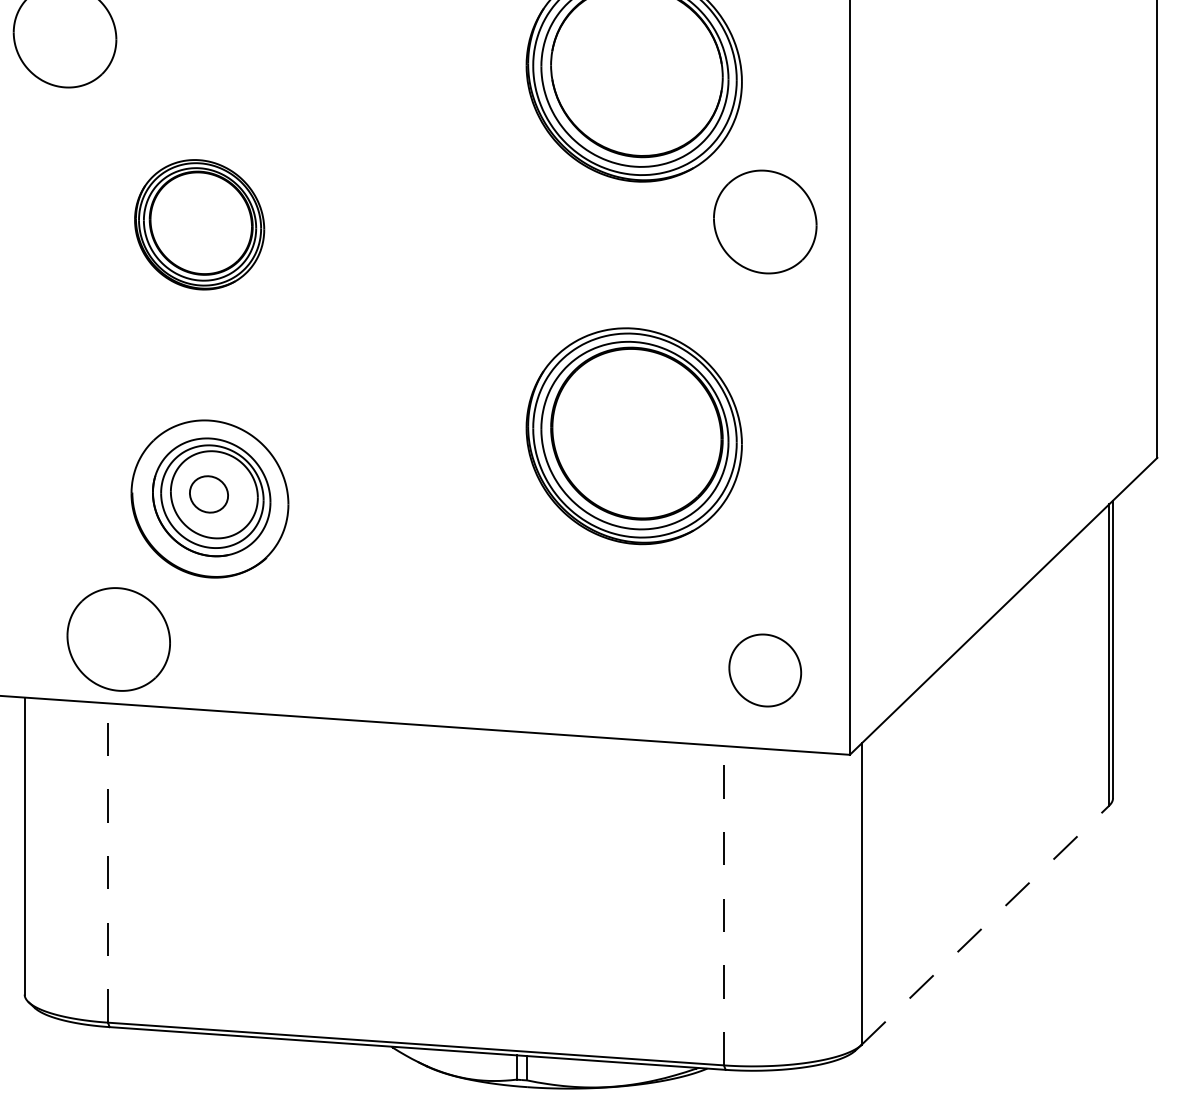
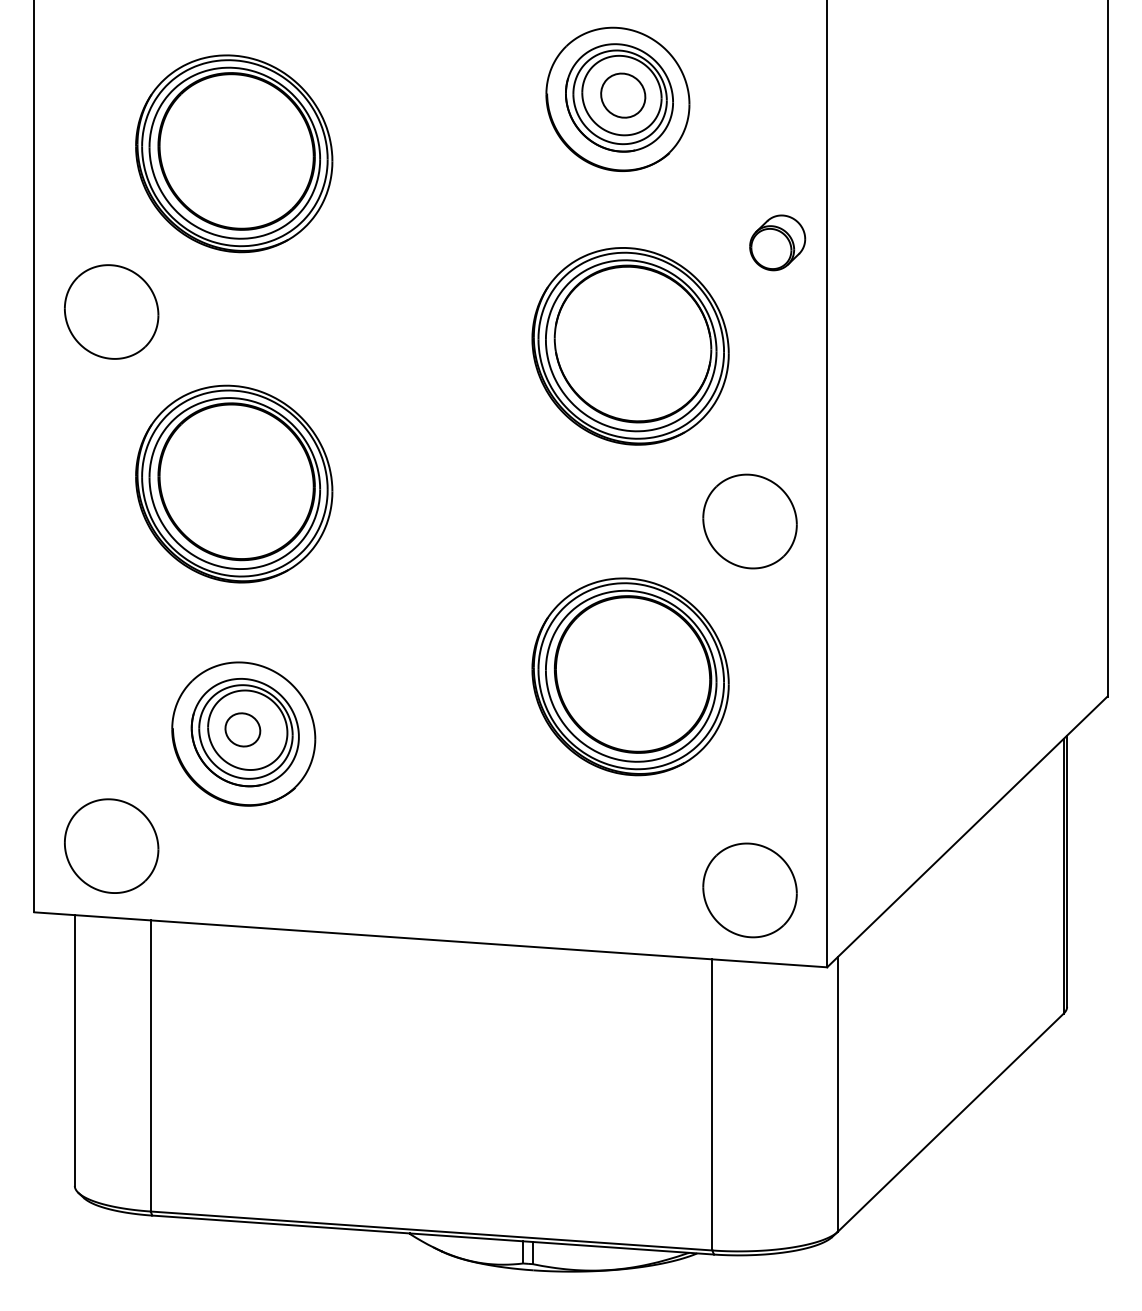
part: (764, 221) -> (749, 521), moved
part: (199, 224) -> (234, 483), size x1.67
part: (118, 638) -> (111, 845), moved
part: (764, 670) -> (749, 890), size x1.43
line: (107, 862) -> (150, 1065), dashed -> solid
line: (724, 905) -> (712, 1104), dashed -> solid
line: (985, 925) -> (950, 1122), dashed -> solid

